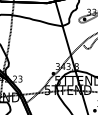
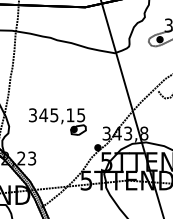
part: (33, 60) -> (58, 121), added

